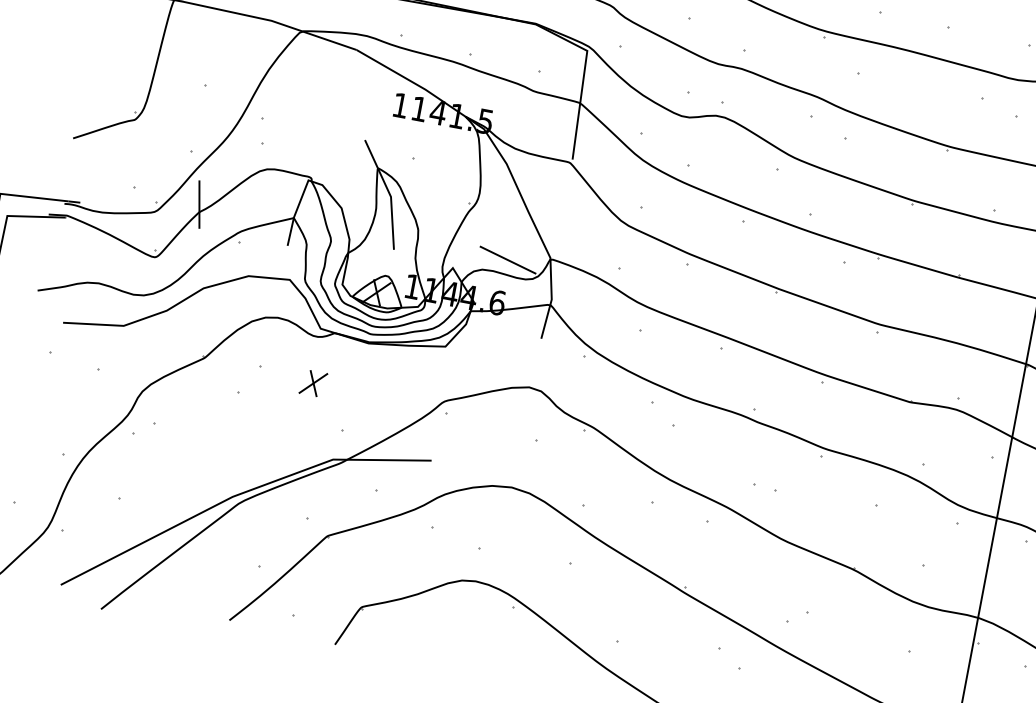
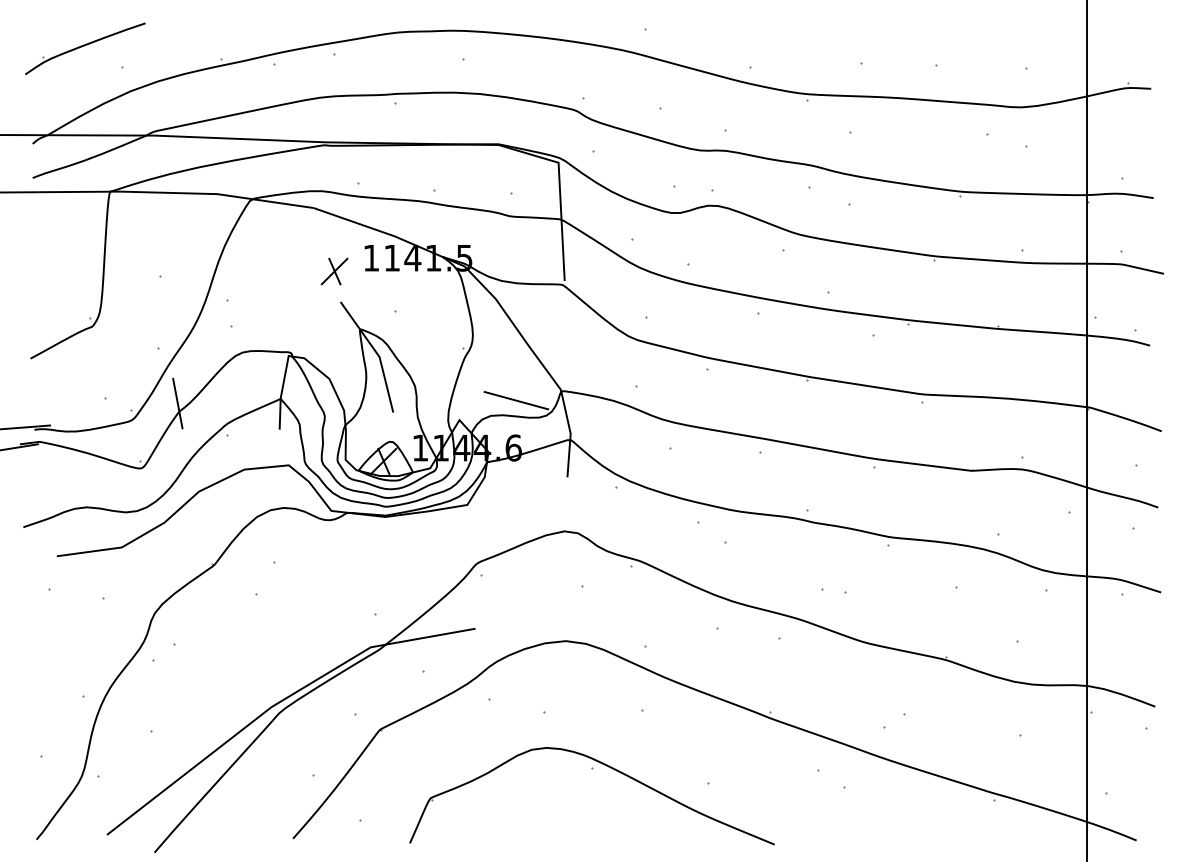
part: (313, 383) -> (334, 271), moved

